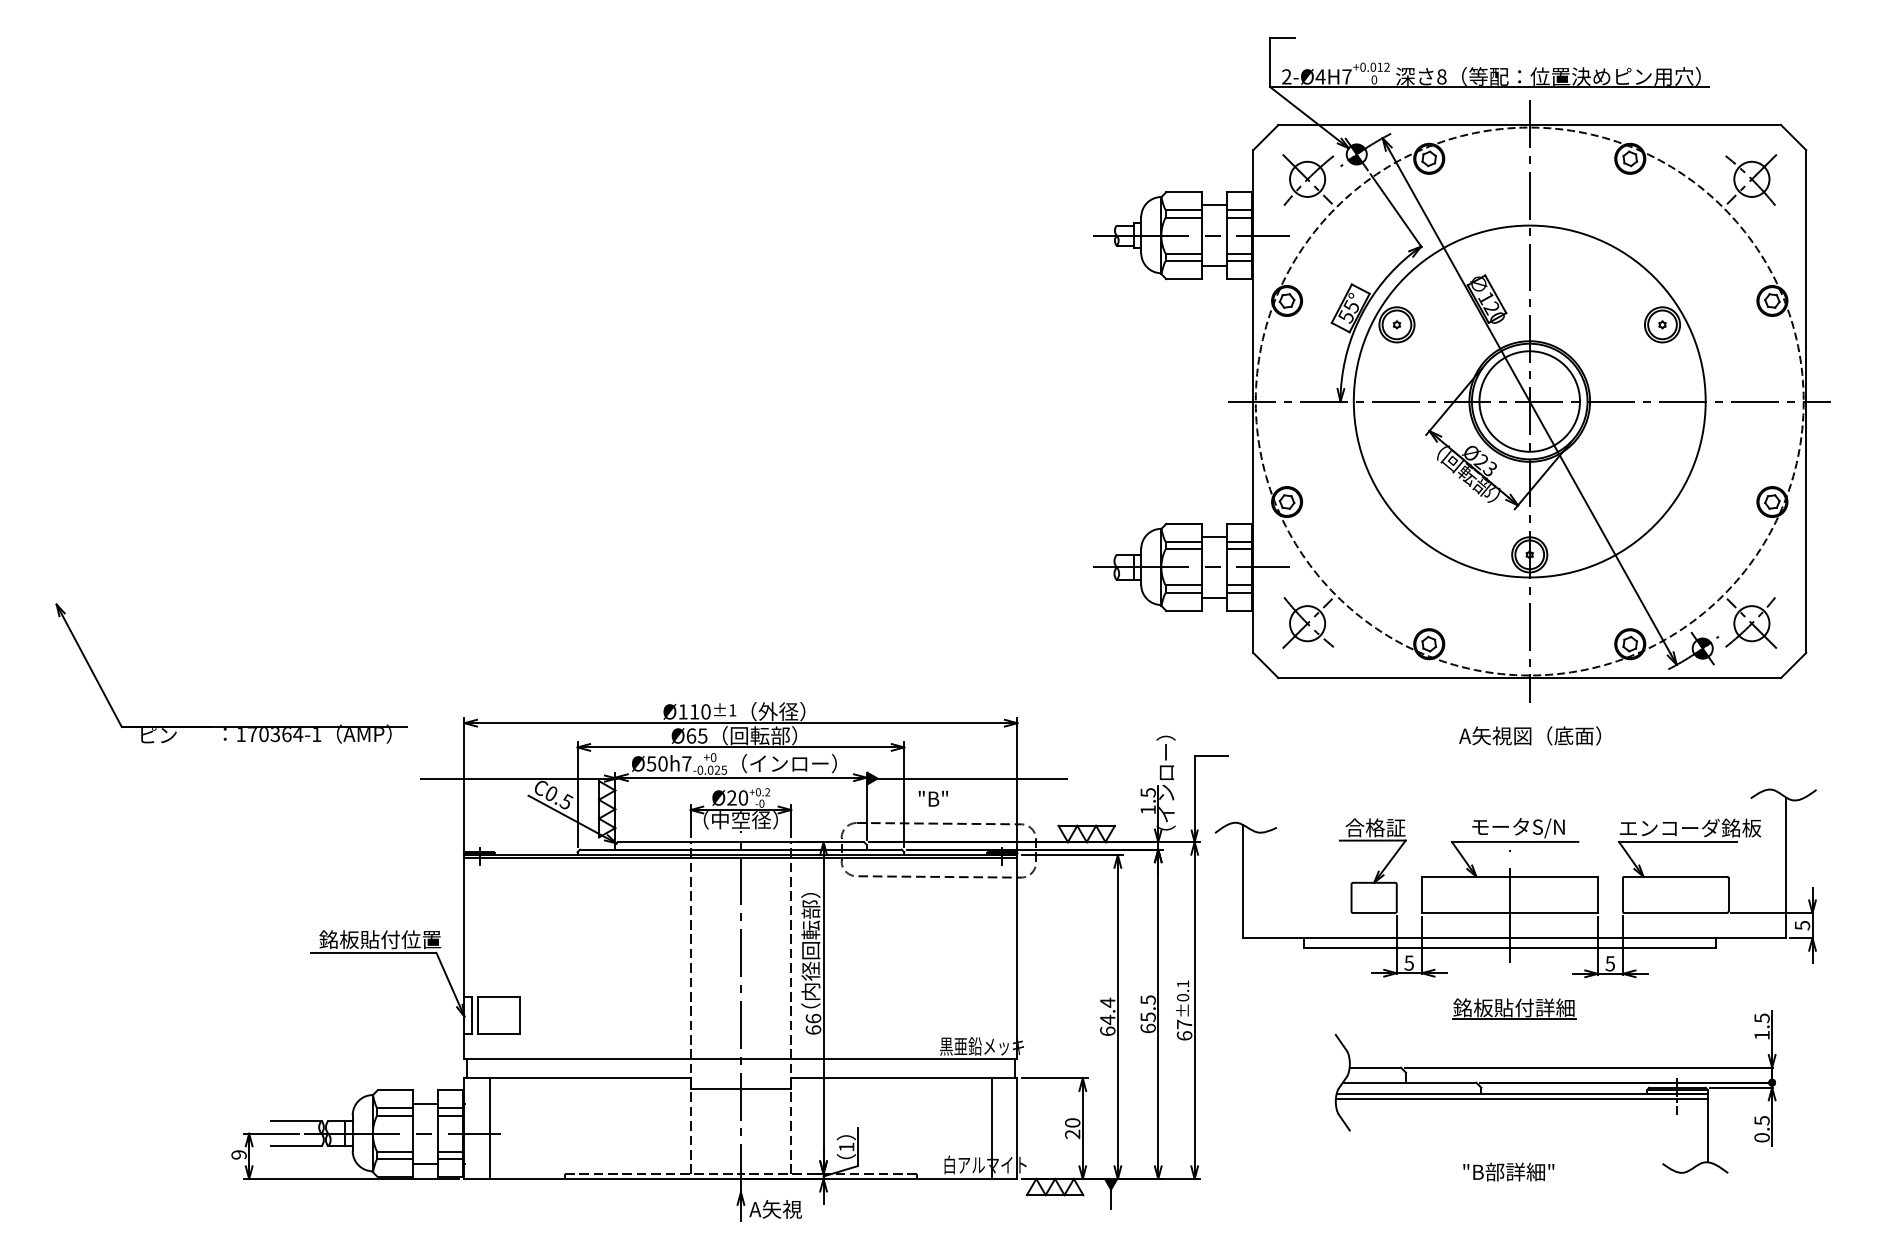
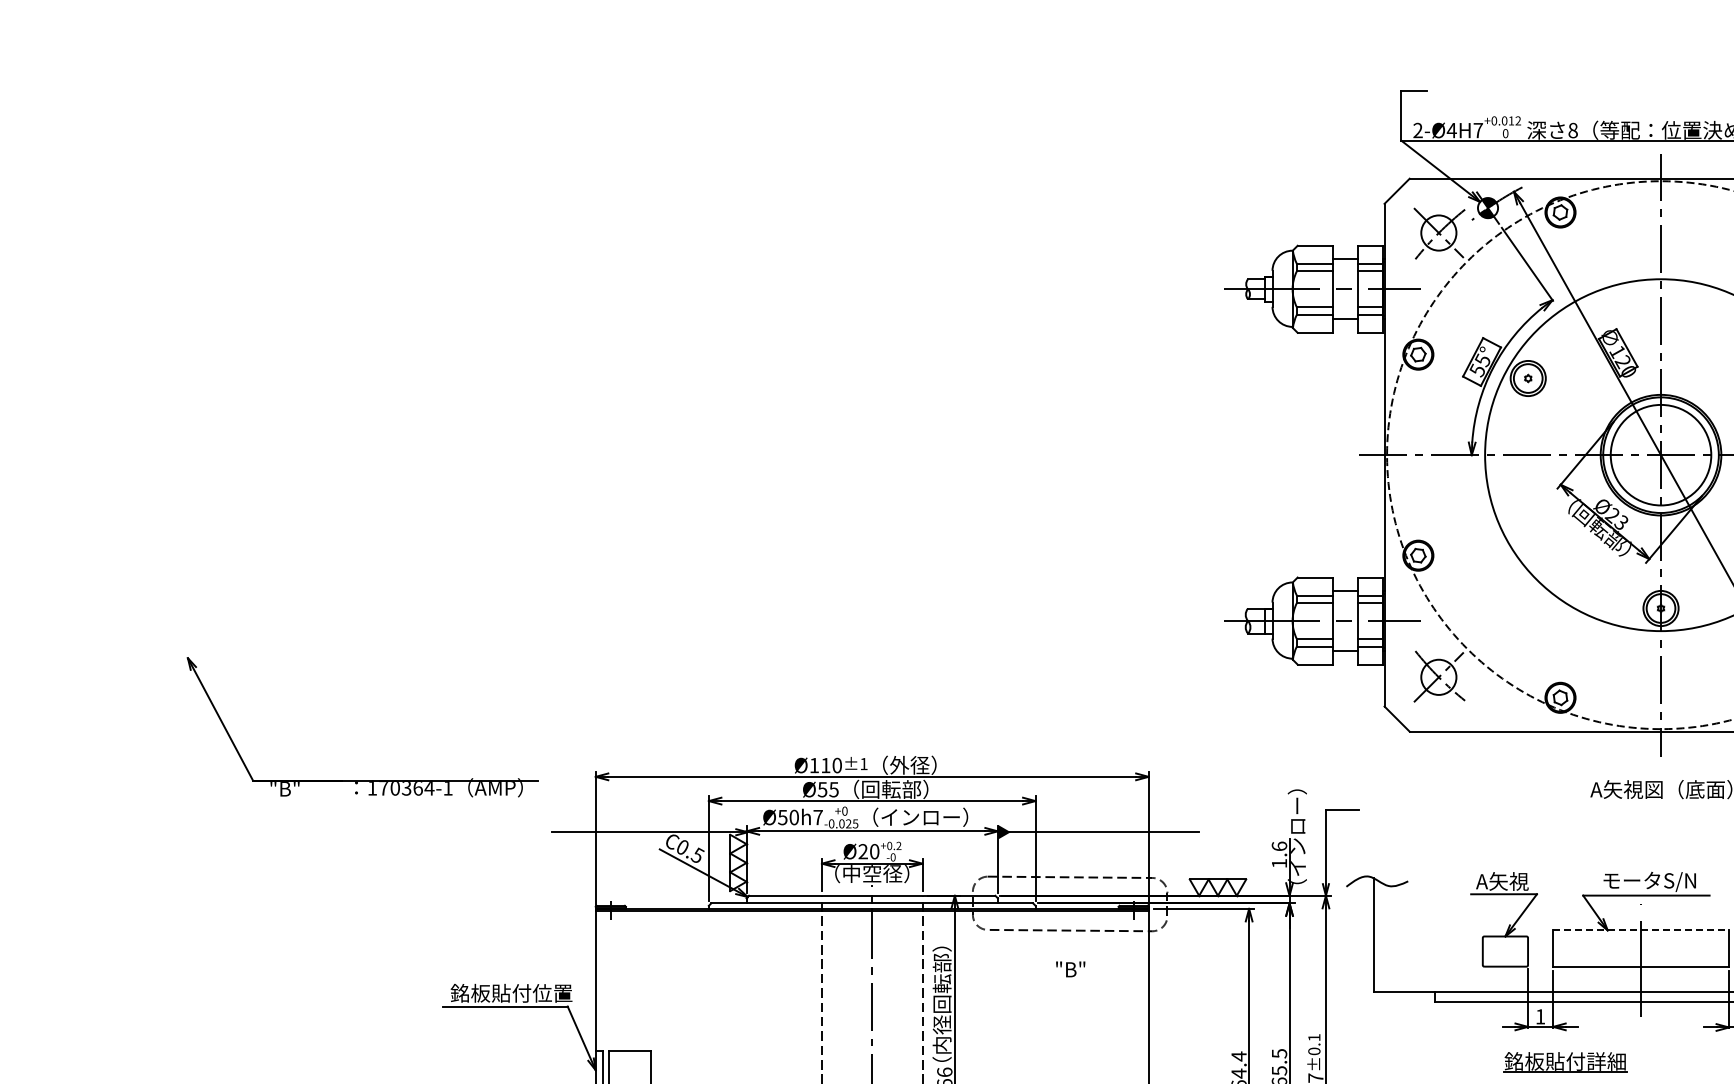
text: (157, 735) -> (288, 789), ピン -> "B"
text: (691, 735) -> (822, 789), Ø65 -> Ø55
text: (1147, 792) -> (1278, 846), 1.5 -> 1.6
text: (932, 798) -> (1069, 969), moved
text: (1374, 827) -> (1505, 881), 合格証 -> A矢視
line: (1509, 876) -> (1640, 930), solid -> dashed
text: (1408, 962) -> (1539, 1016), 5 -> 1
part: (1514, 1008) -> (1565, 1062), moved

